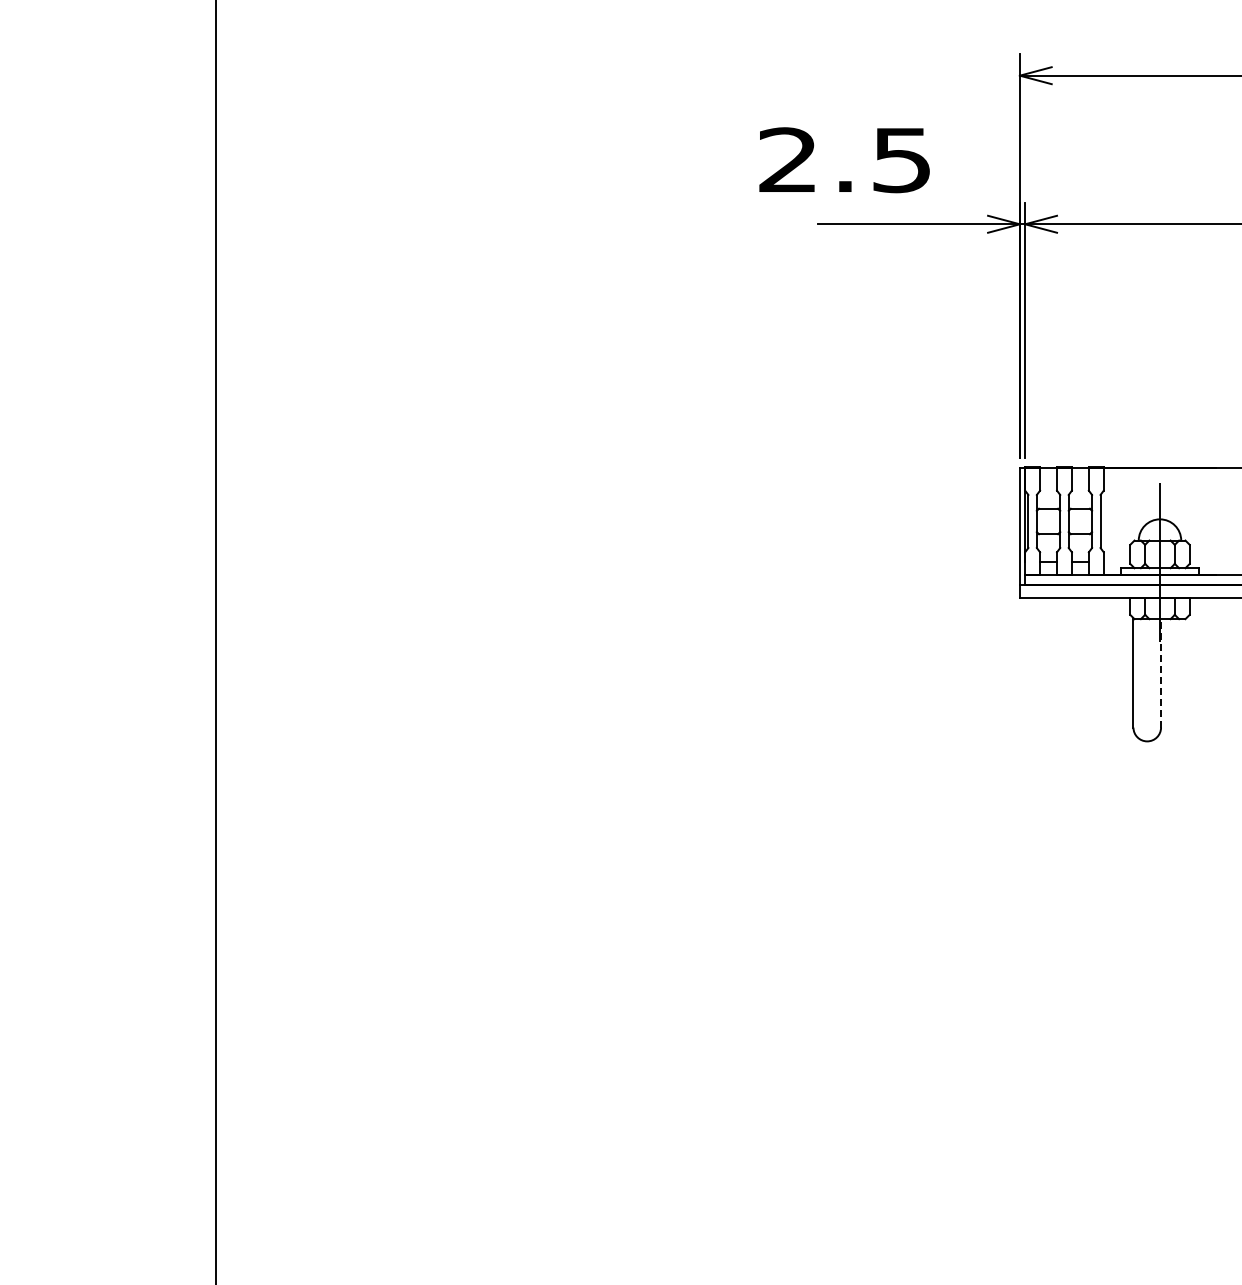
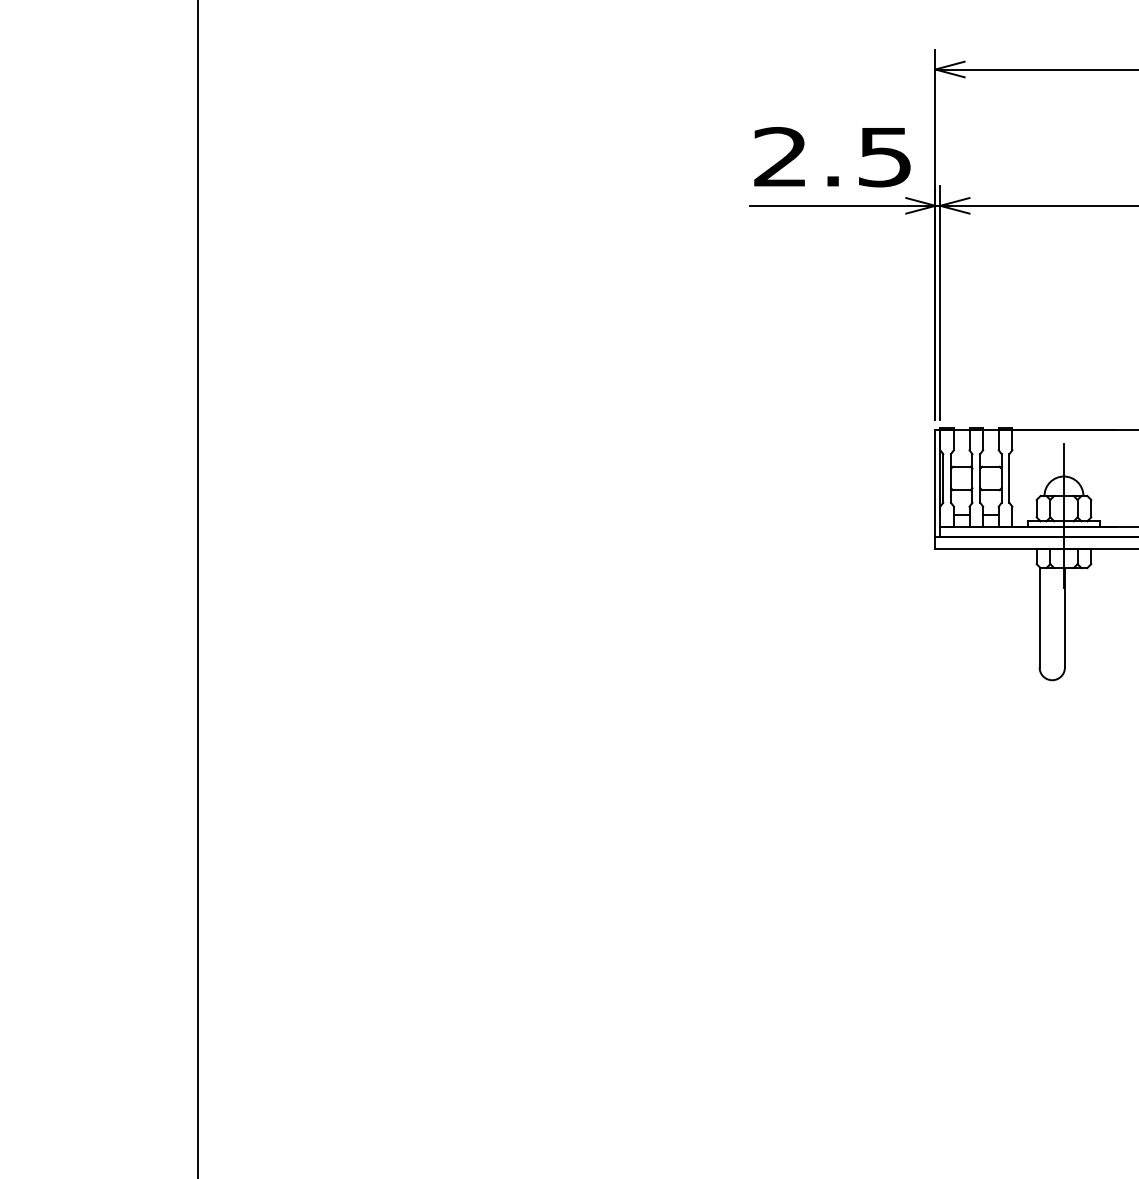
text: (844, 160) -> (832, 157), moved
line: (1161, 672) -> (1065, 617), dashed -> solid

